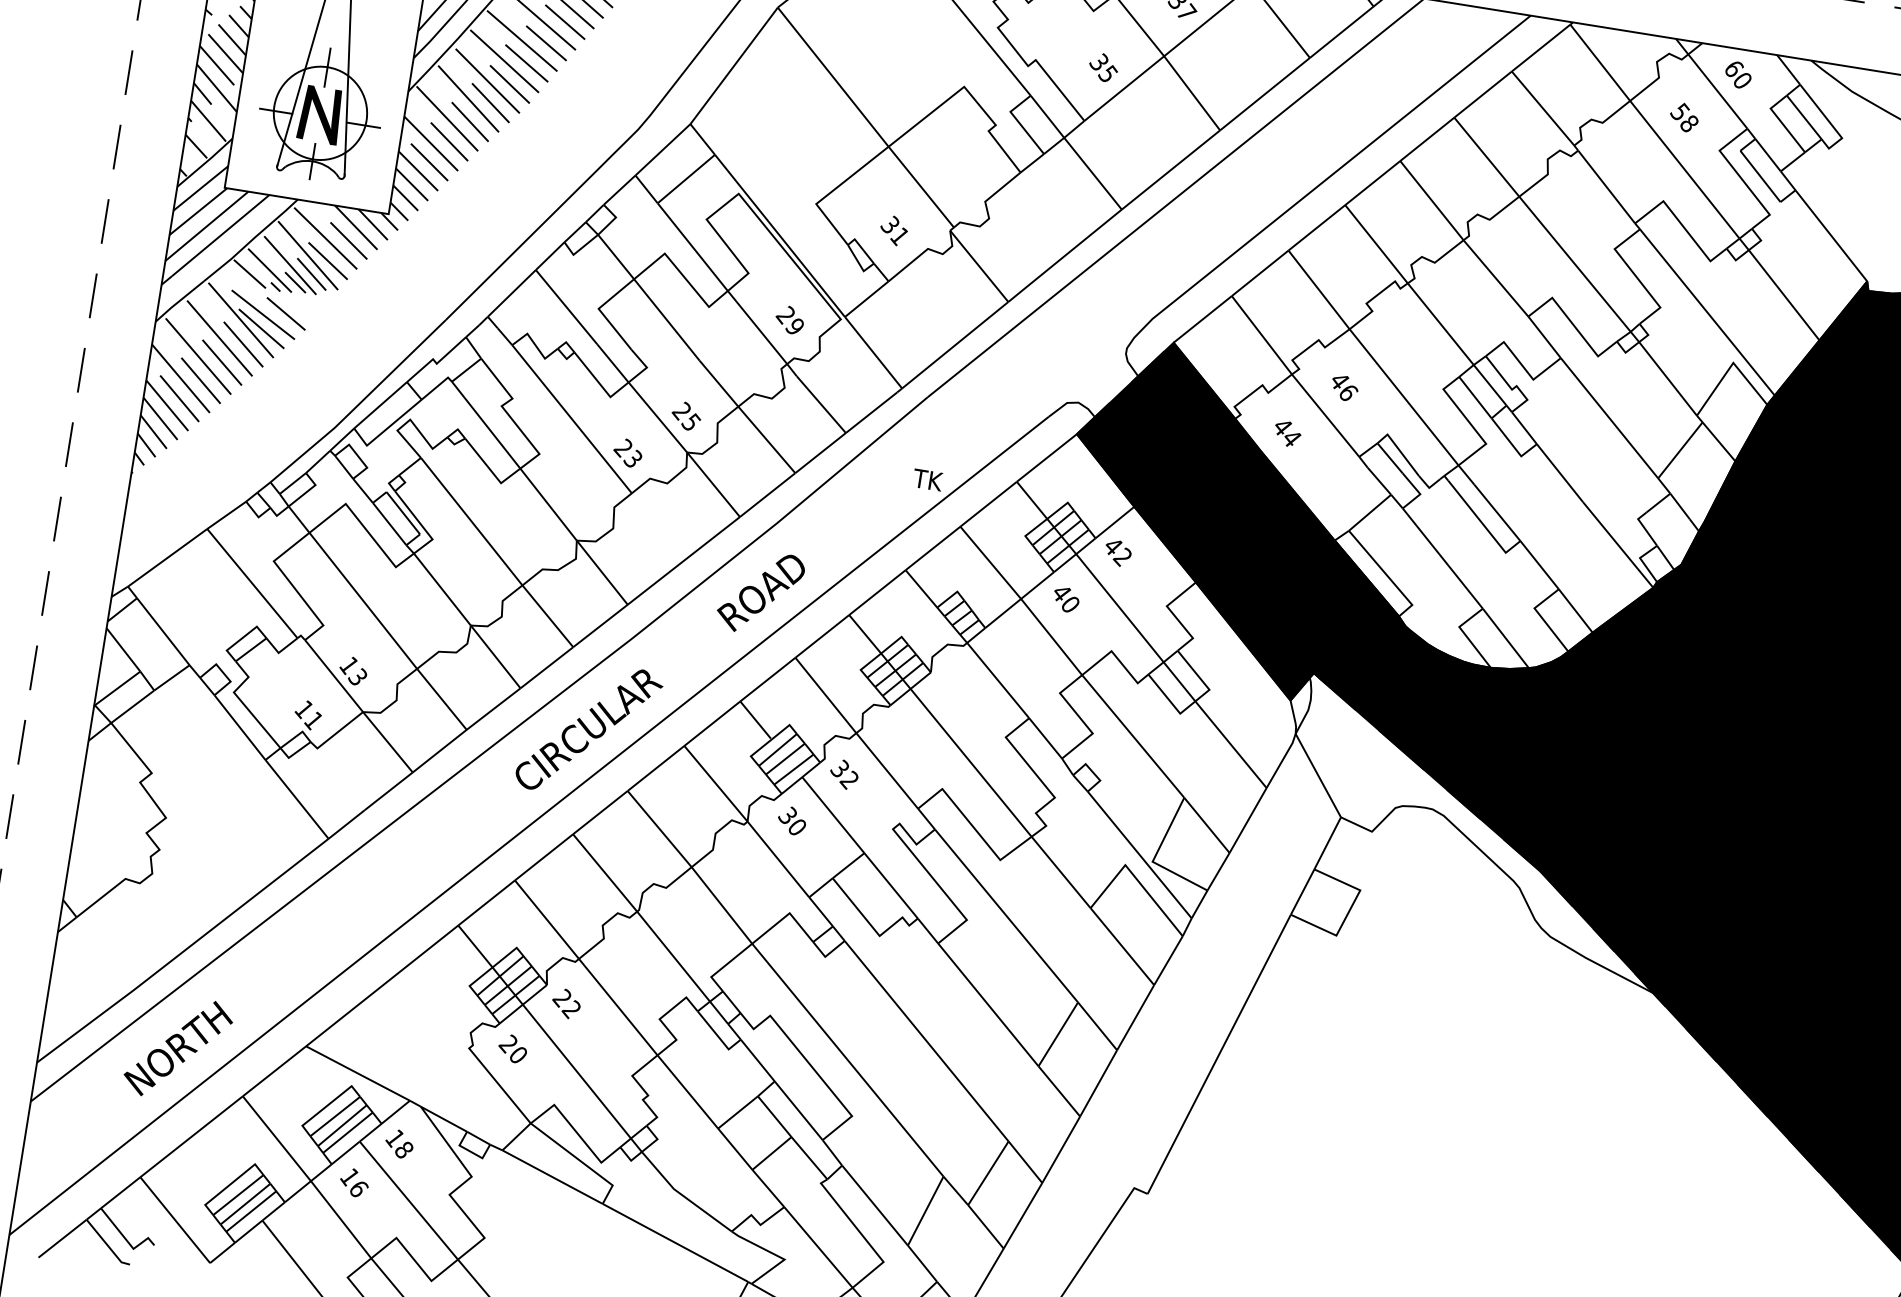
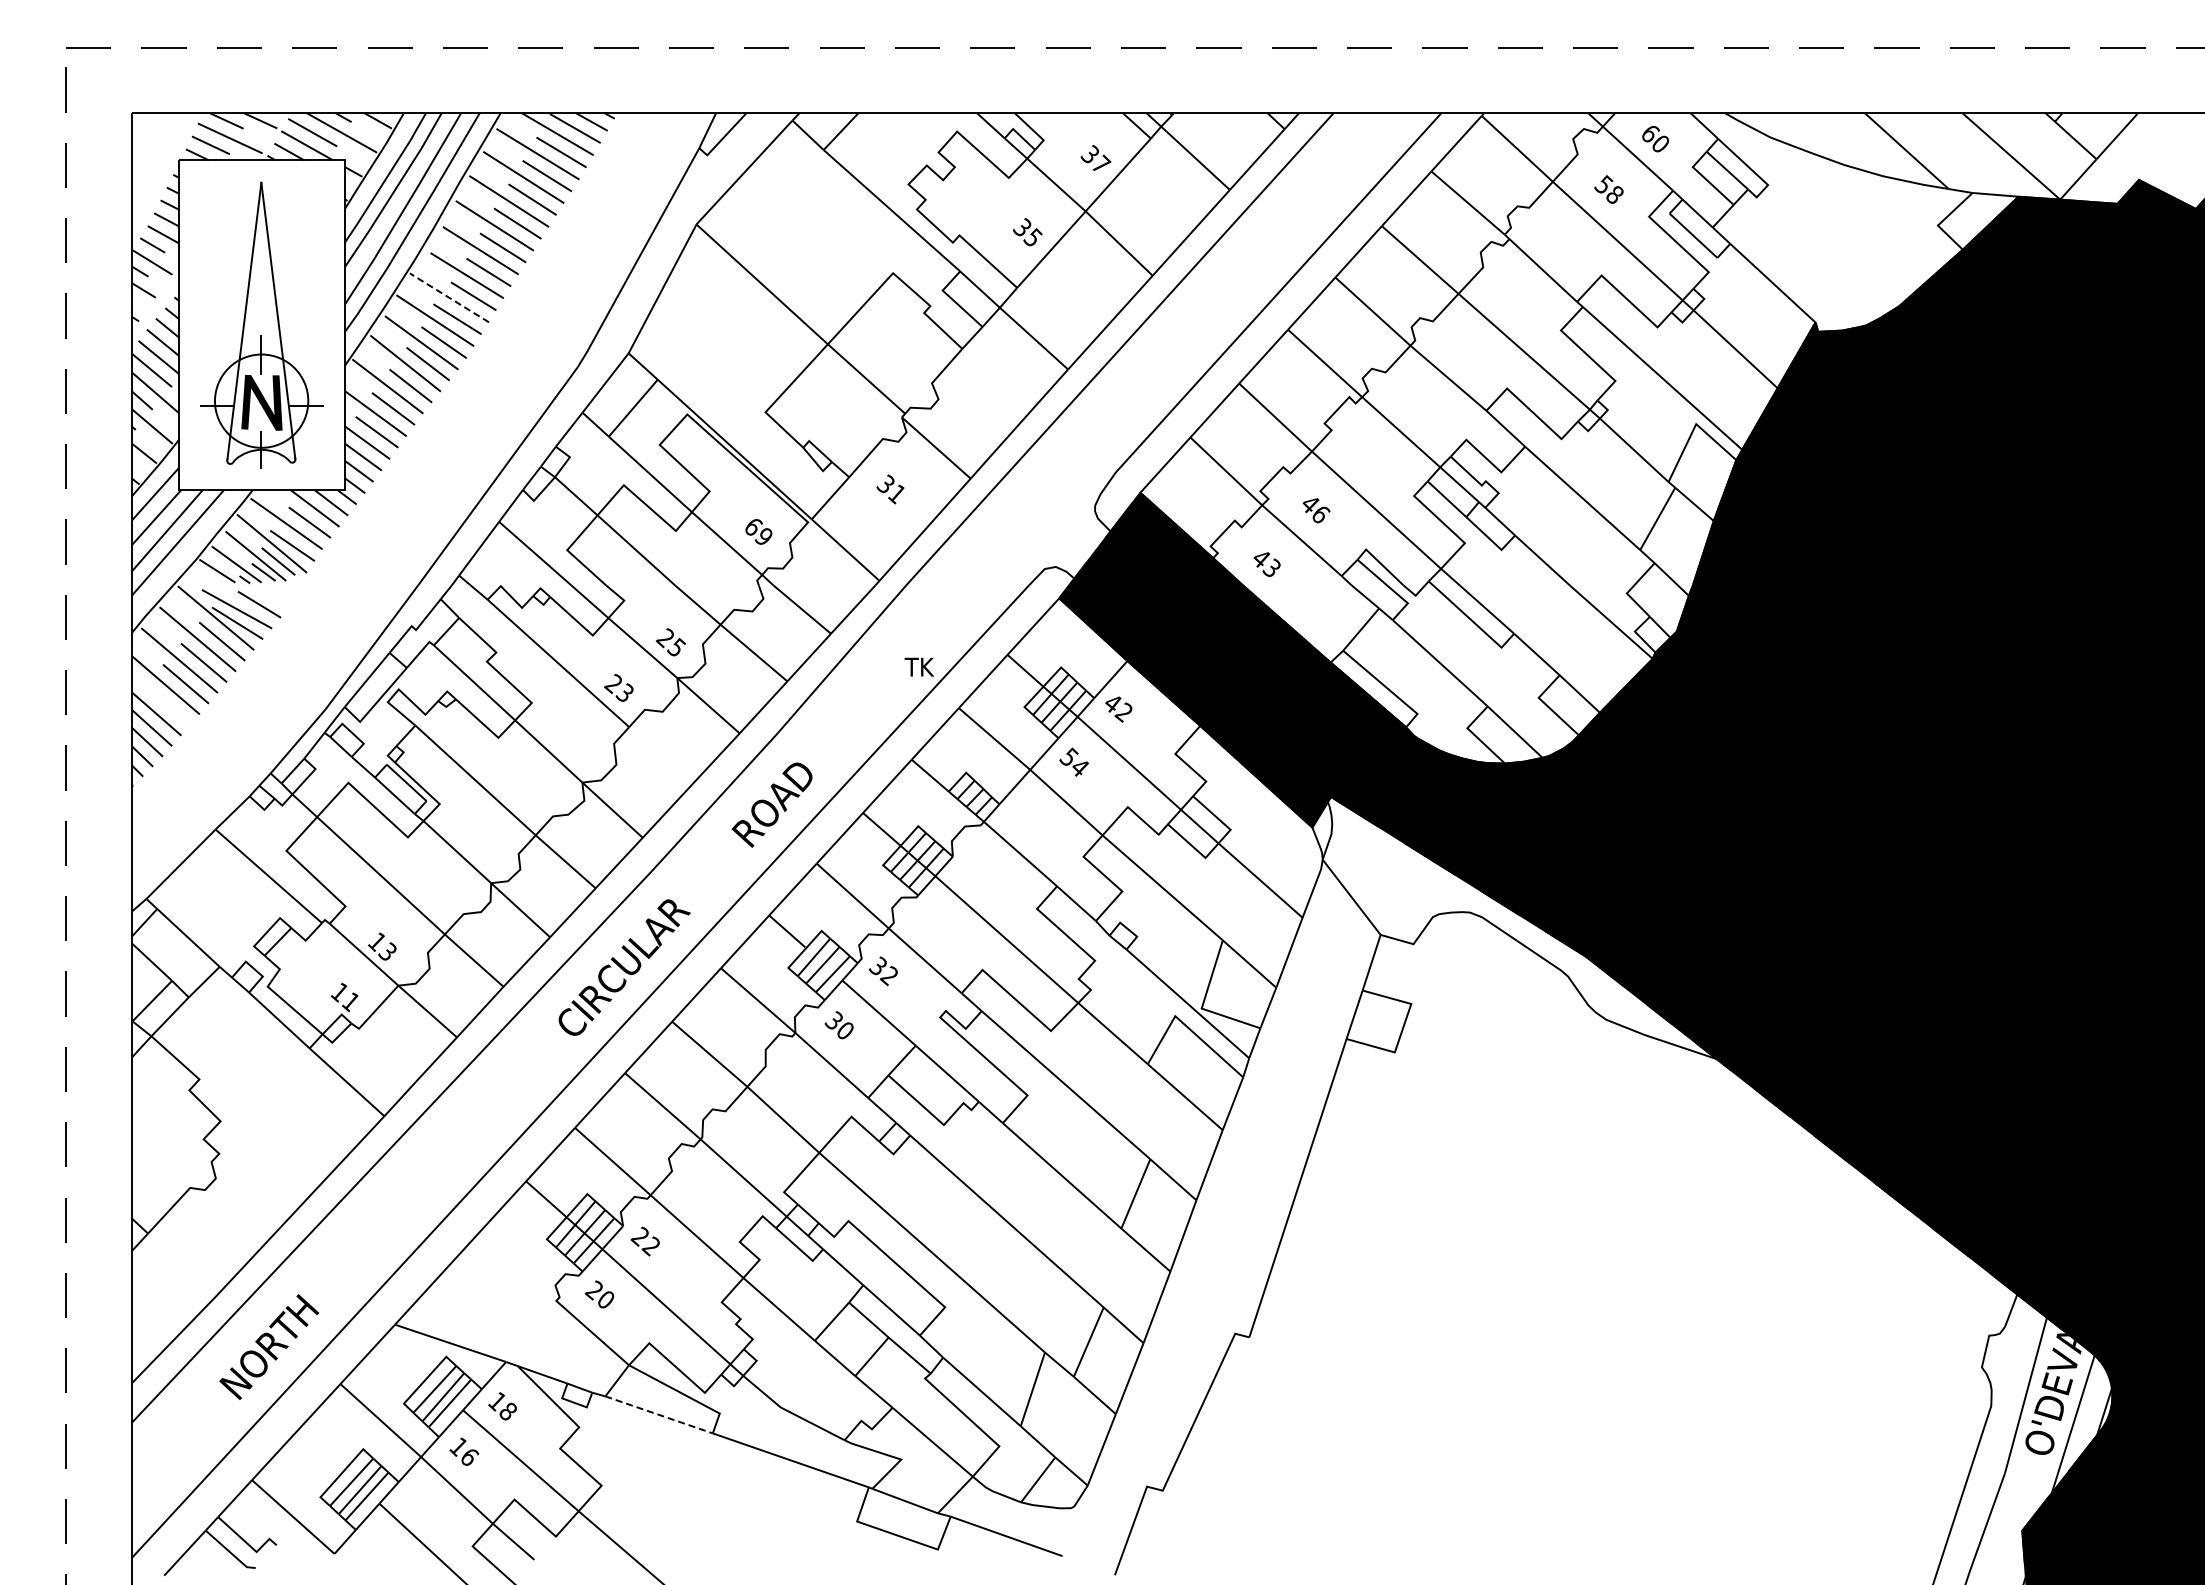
line: (522, 40) -> (449, 297), solid -> dashed
text: (893, 230) -> (890, 489), moved
text: (785, 314) -> (752, 526), 29 -> 69
line: (179, 398) -> (167, 705), removed
text: (1291, 437) -> (1271, 567), 44 -> 43
text: (1065, 597) -> (1073, 761), 40 -> 54
line: (553, 1176) -> (659, 1414), solid -> dashed

